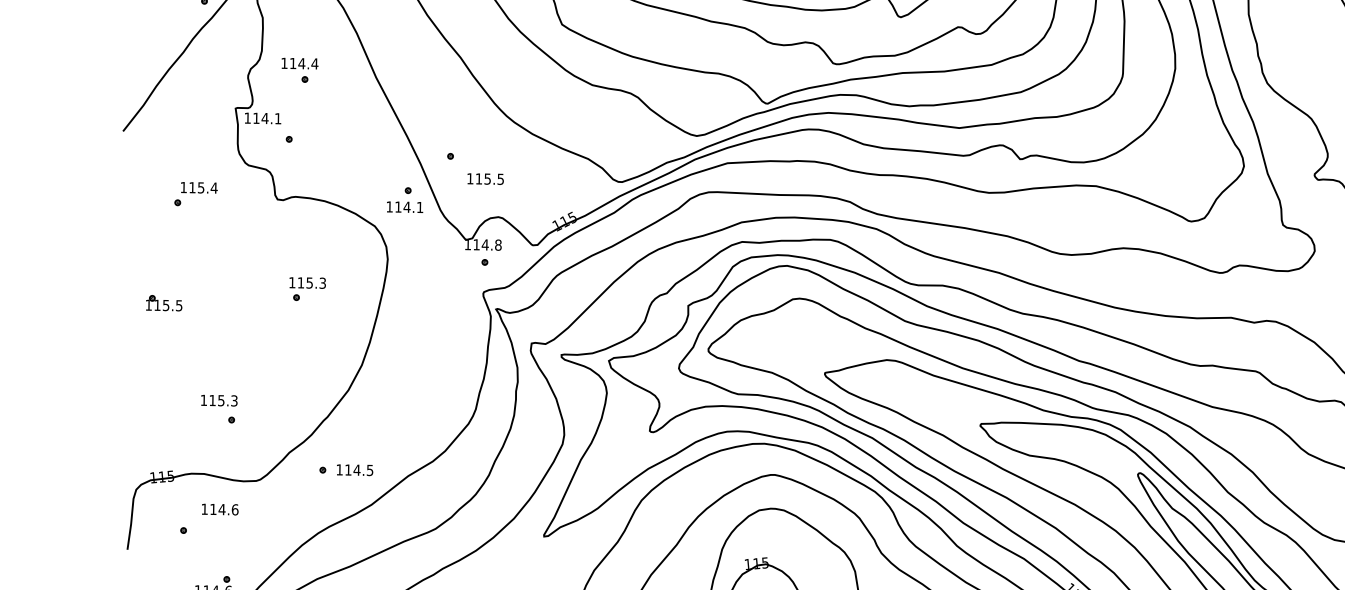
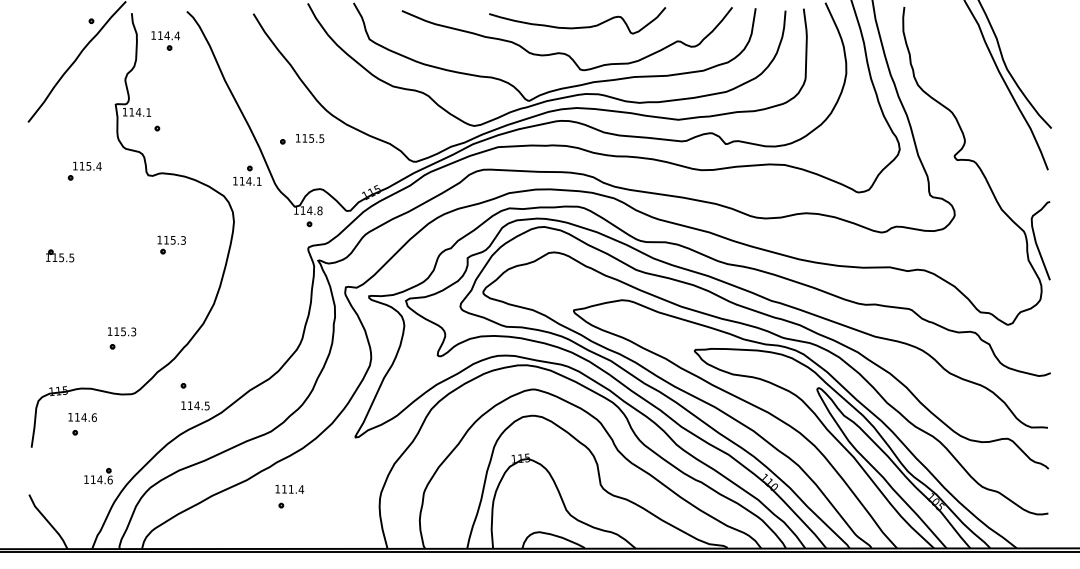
part: (299, 69) -> (165, 40), moved
text: (486, 179) -> (310, 138), moved
text: (219, 400) -> (122, 331), moved
text: (354, 469) -> (195, 405), moved
text: (219, 509) -> (82, 417), moved

